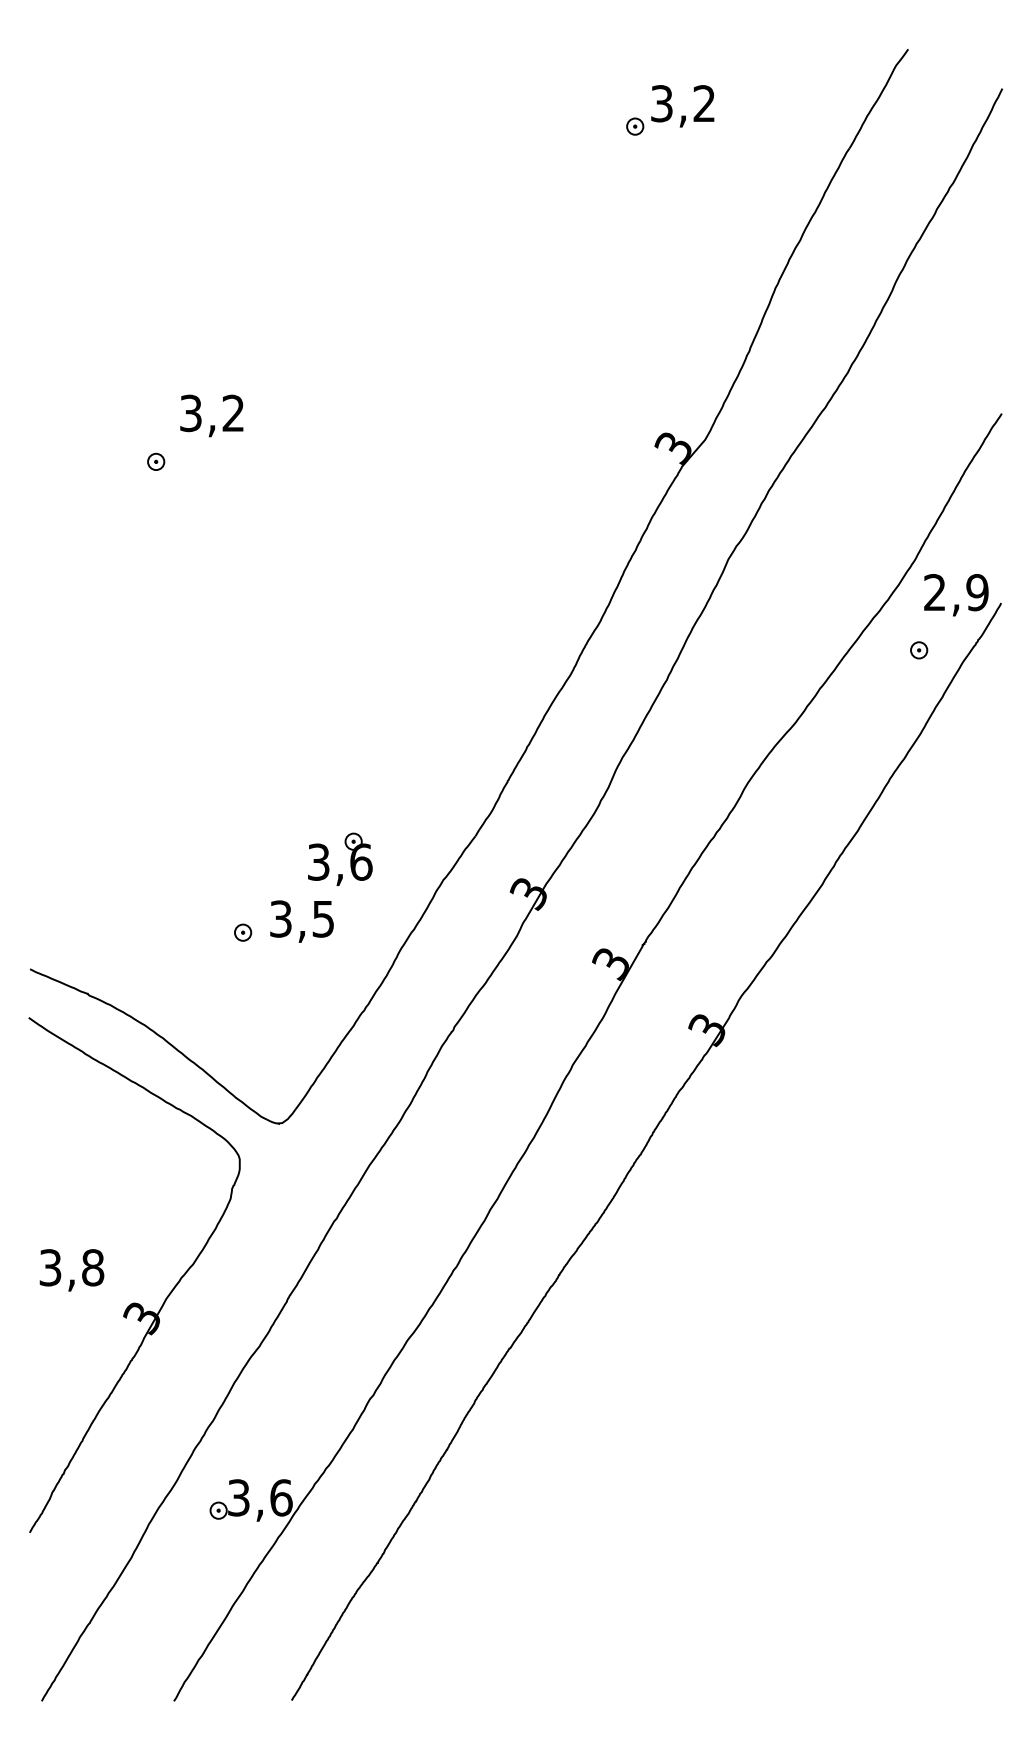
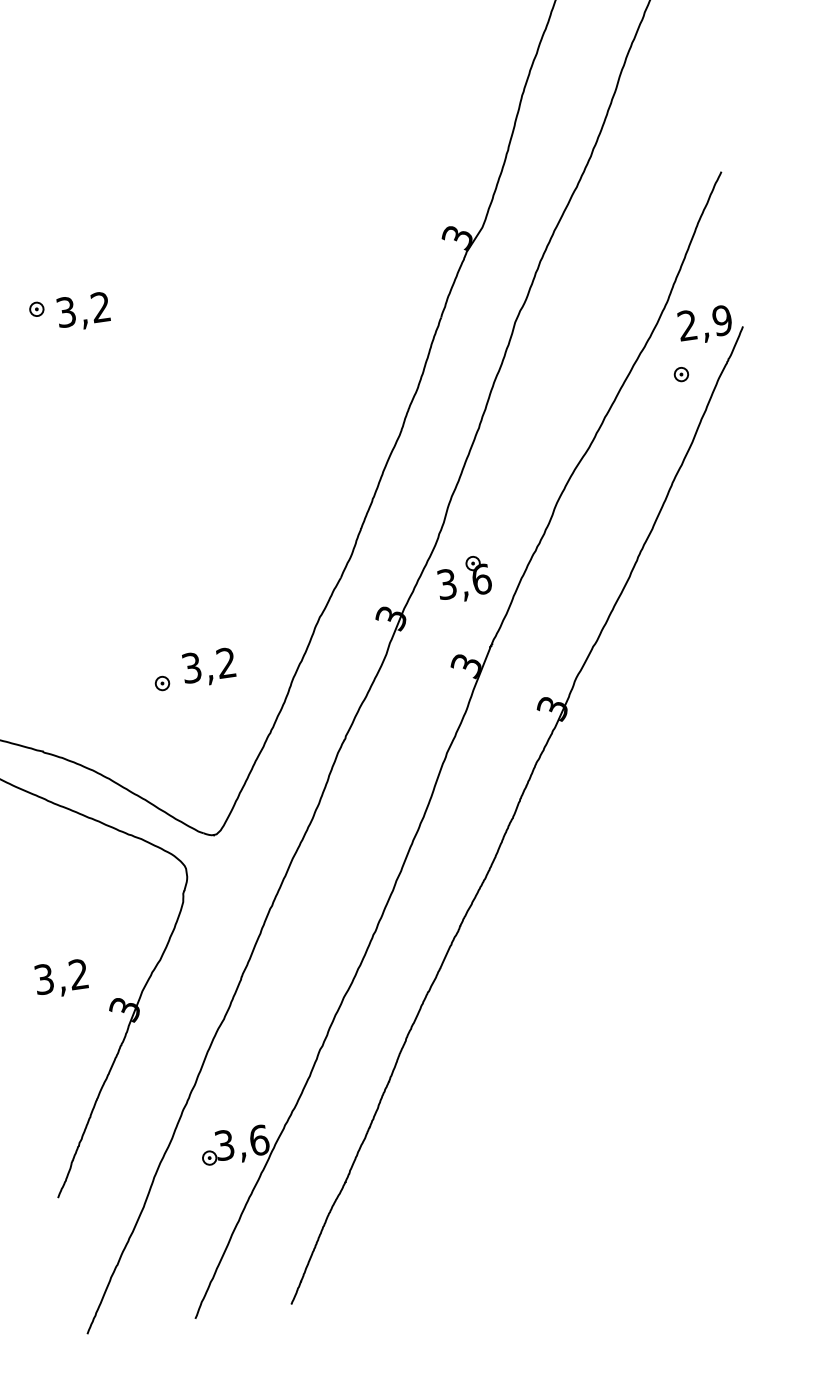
text: (211, 415) -> (83, 311), moved
part: (350, 858) -> (472, 577), moved
text: (322, 918) -> (225, 662), 3,5 -> 3,2
text: (93, 1267) -> (79, 974), 3,8 -> 3,2

